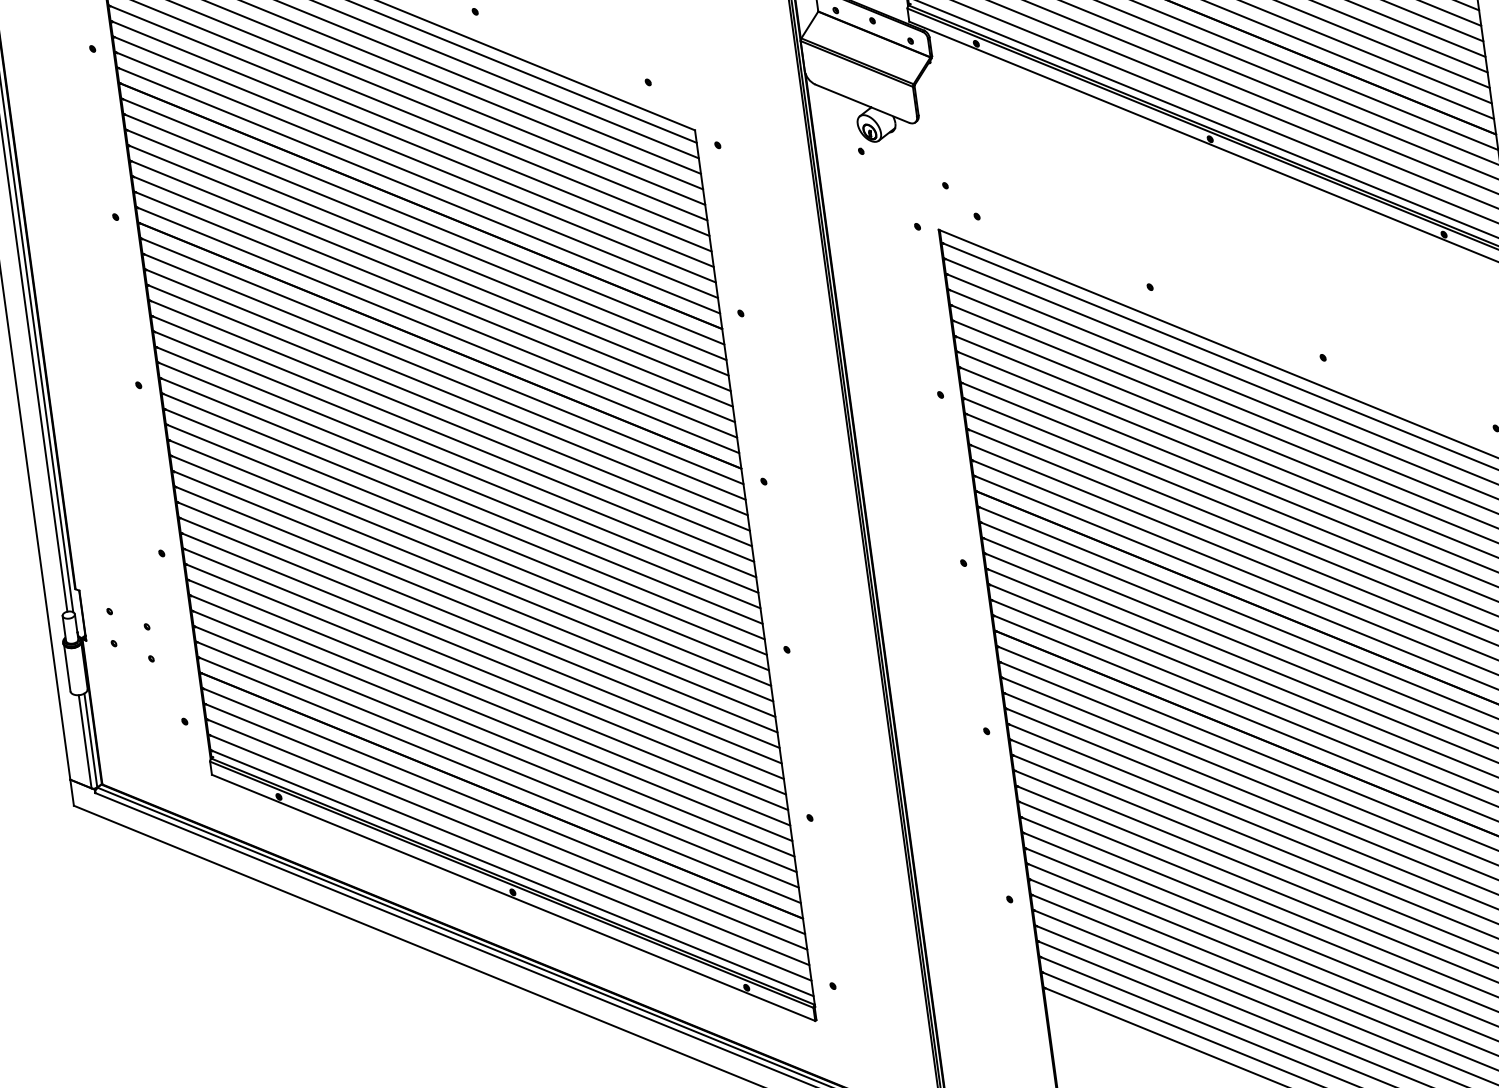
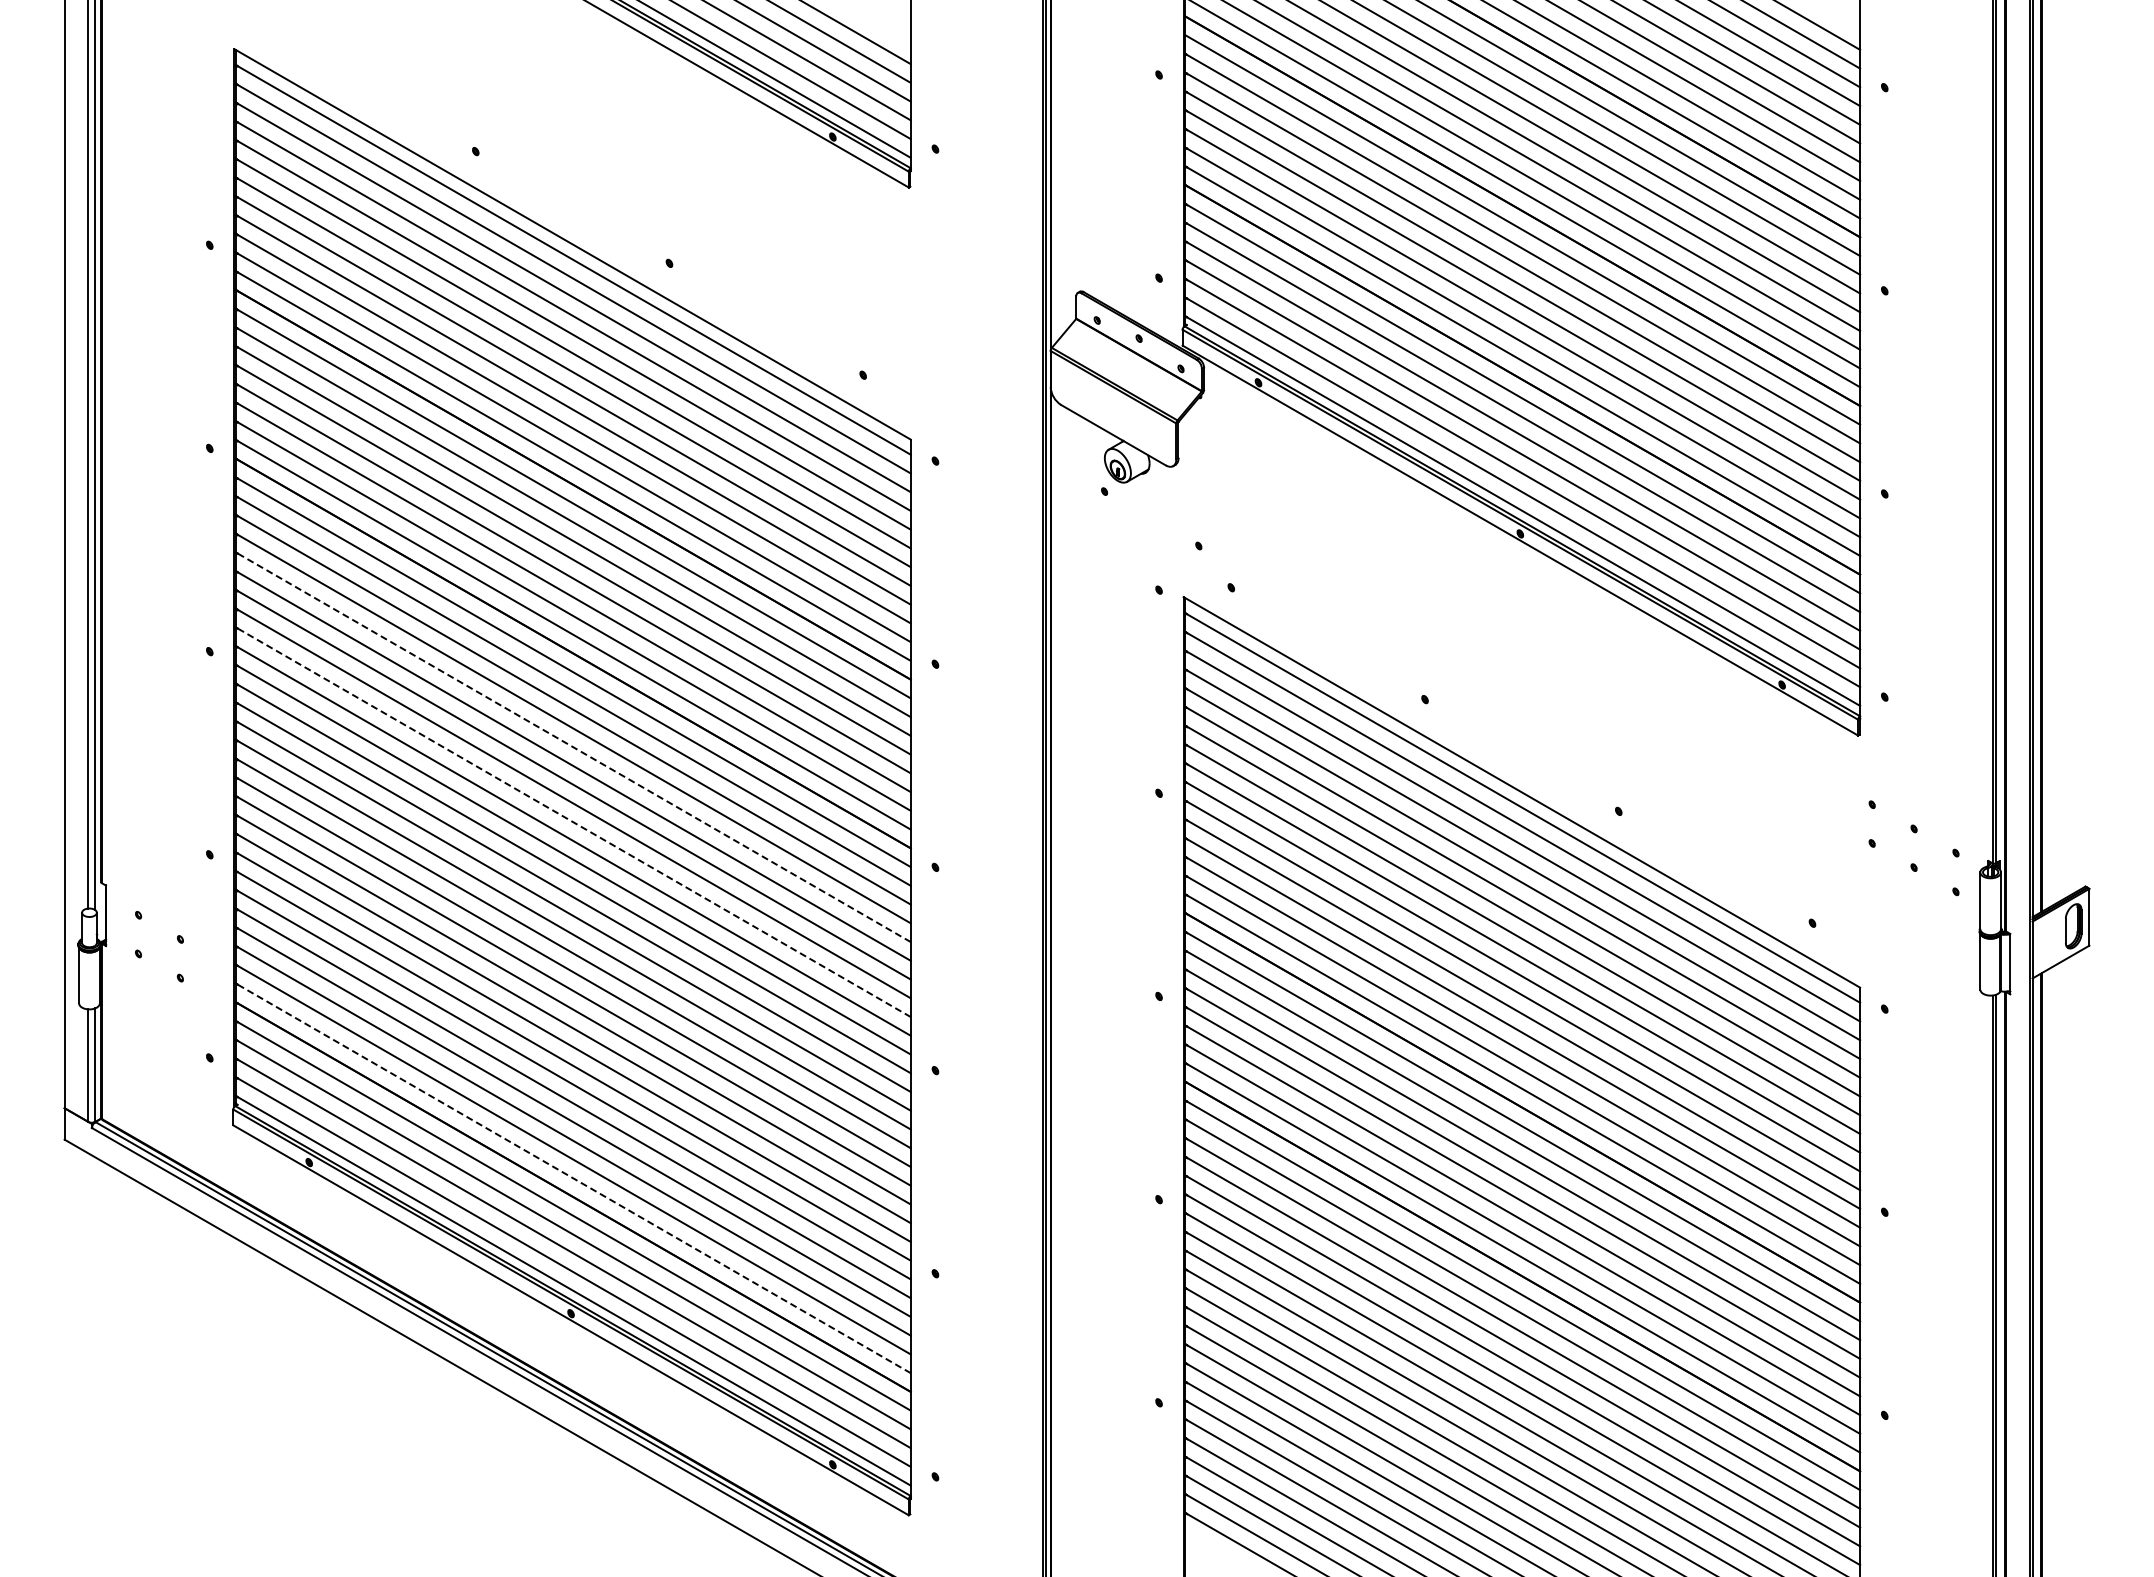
line: (450, 423) -> (573, 747), solid -> dashed
line: (459, 485) -> (573, 822), solid -> dashed
line: (499, 780) -> (573, 1178), solid -> dashed

